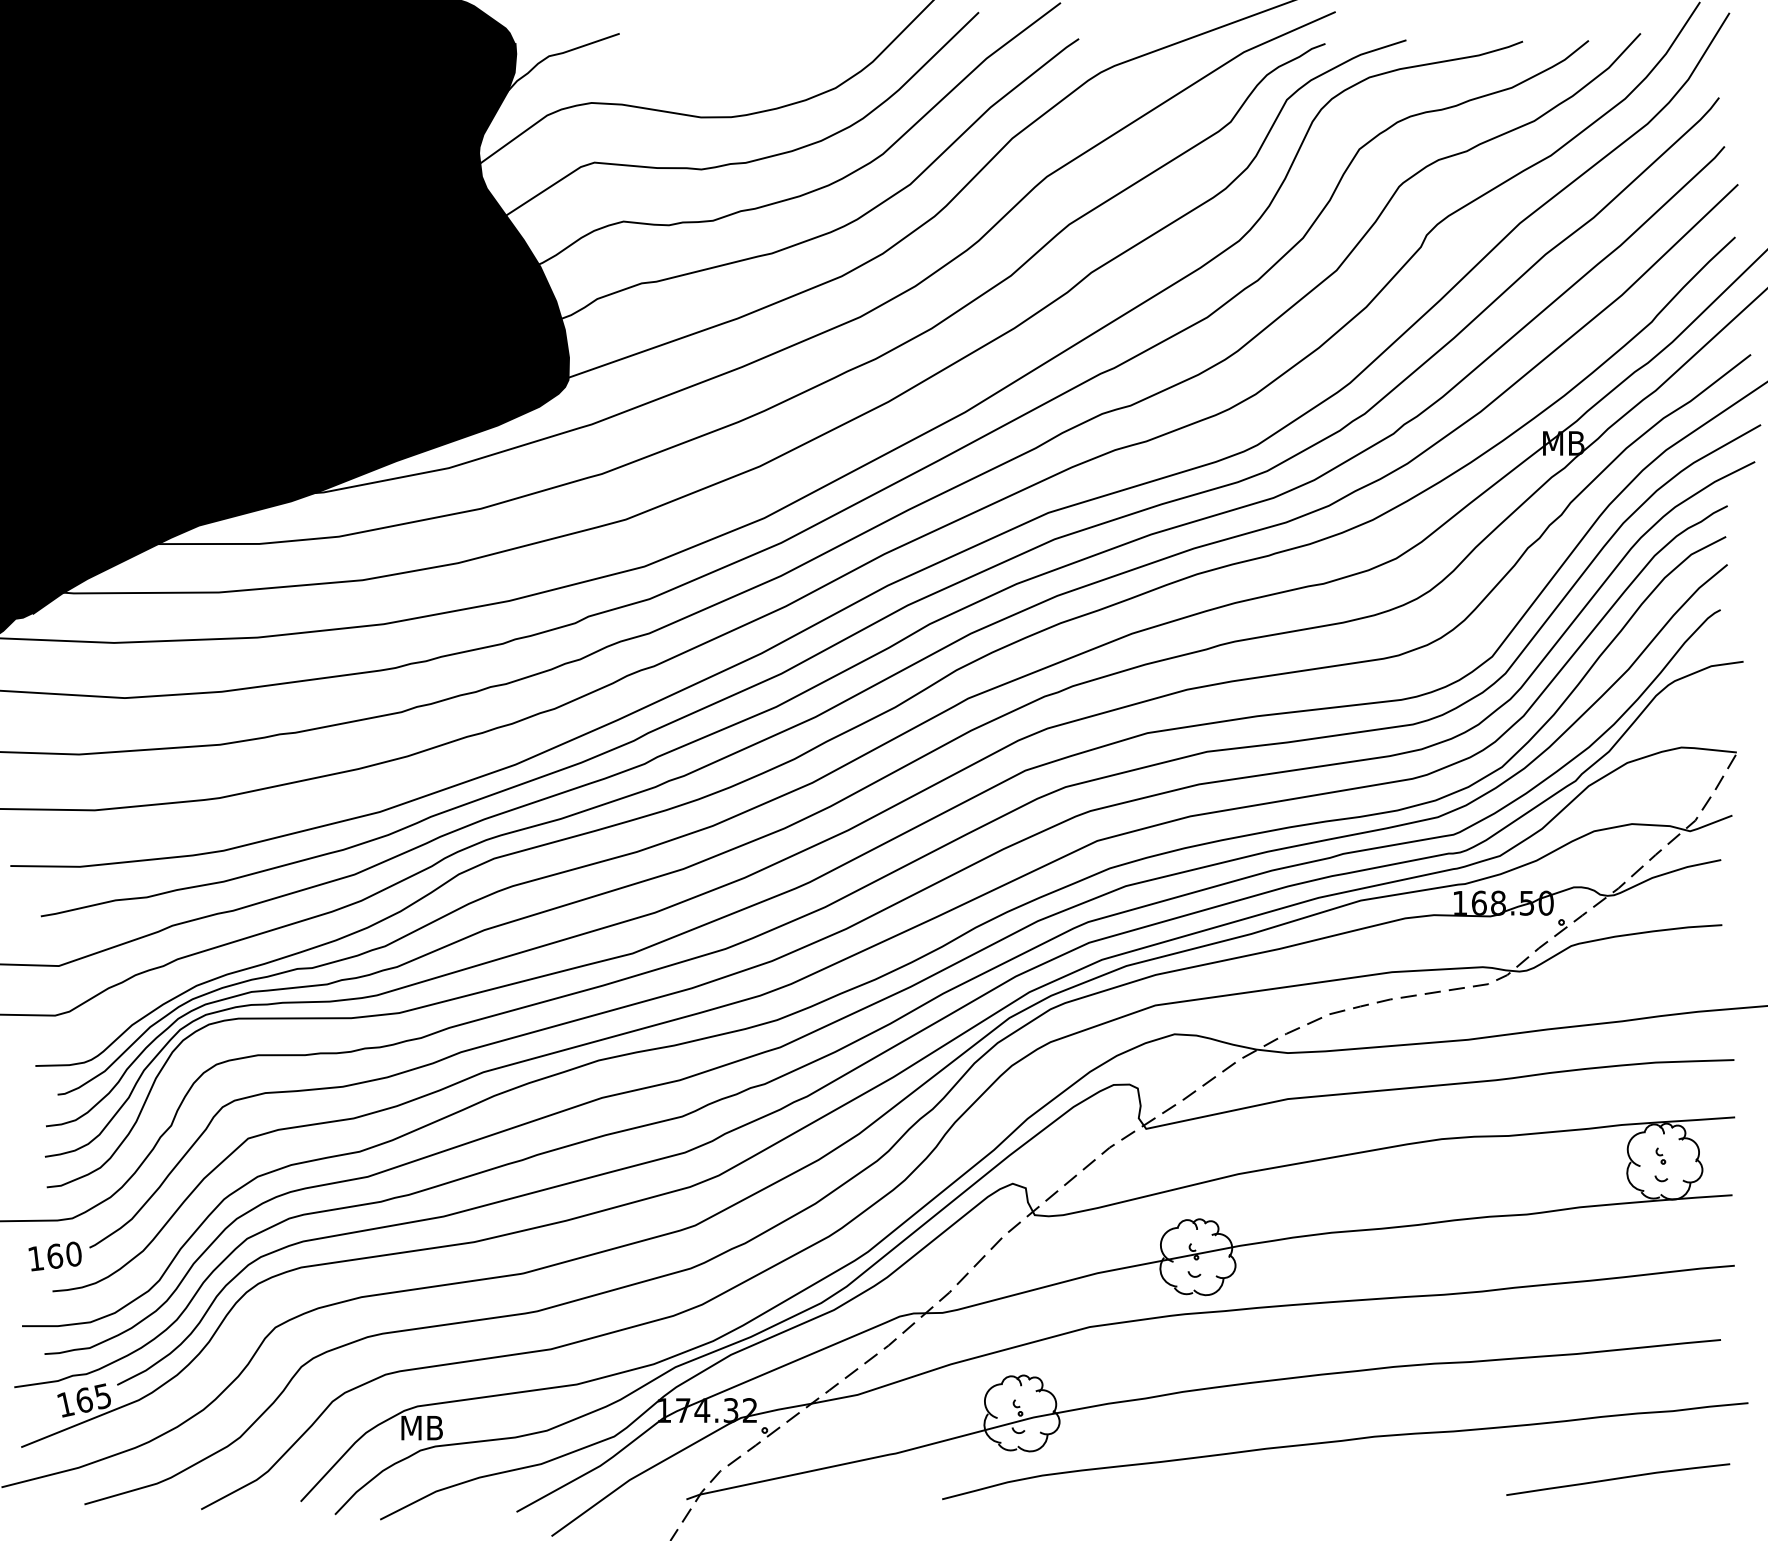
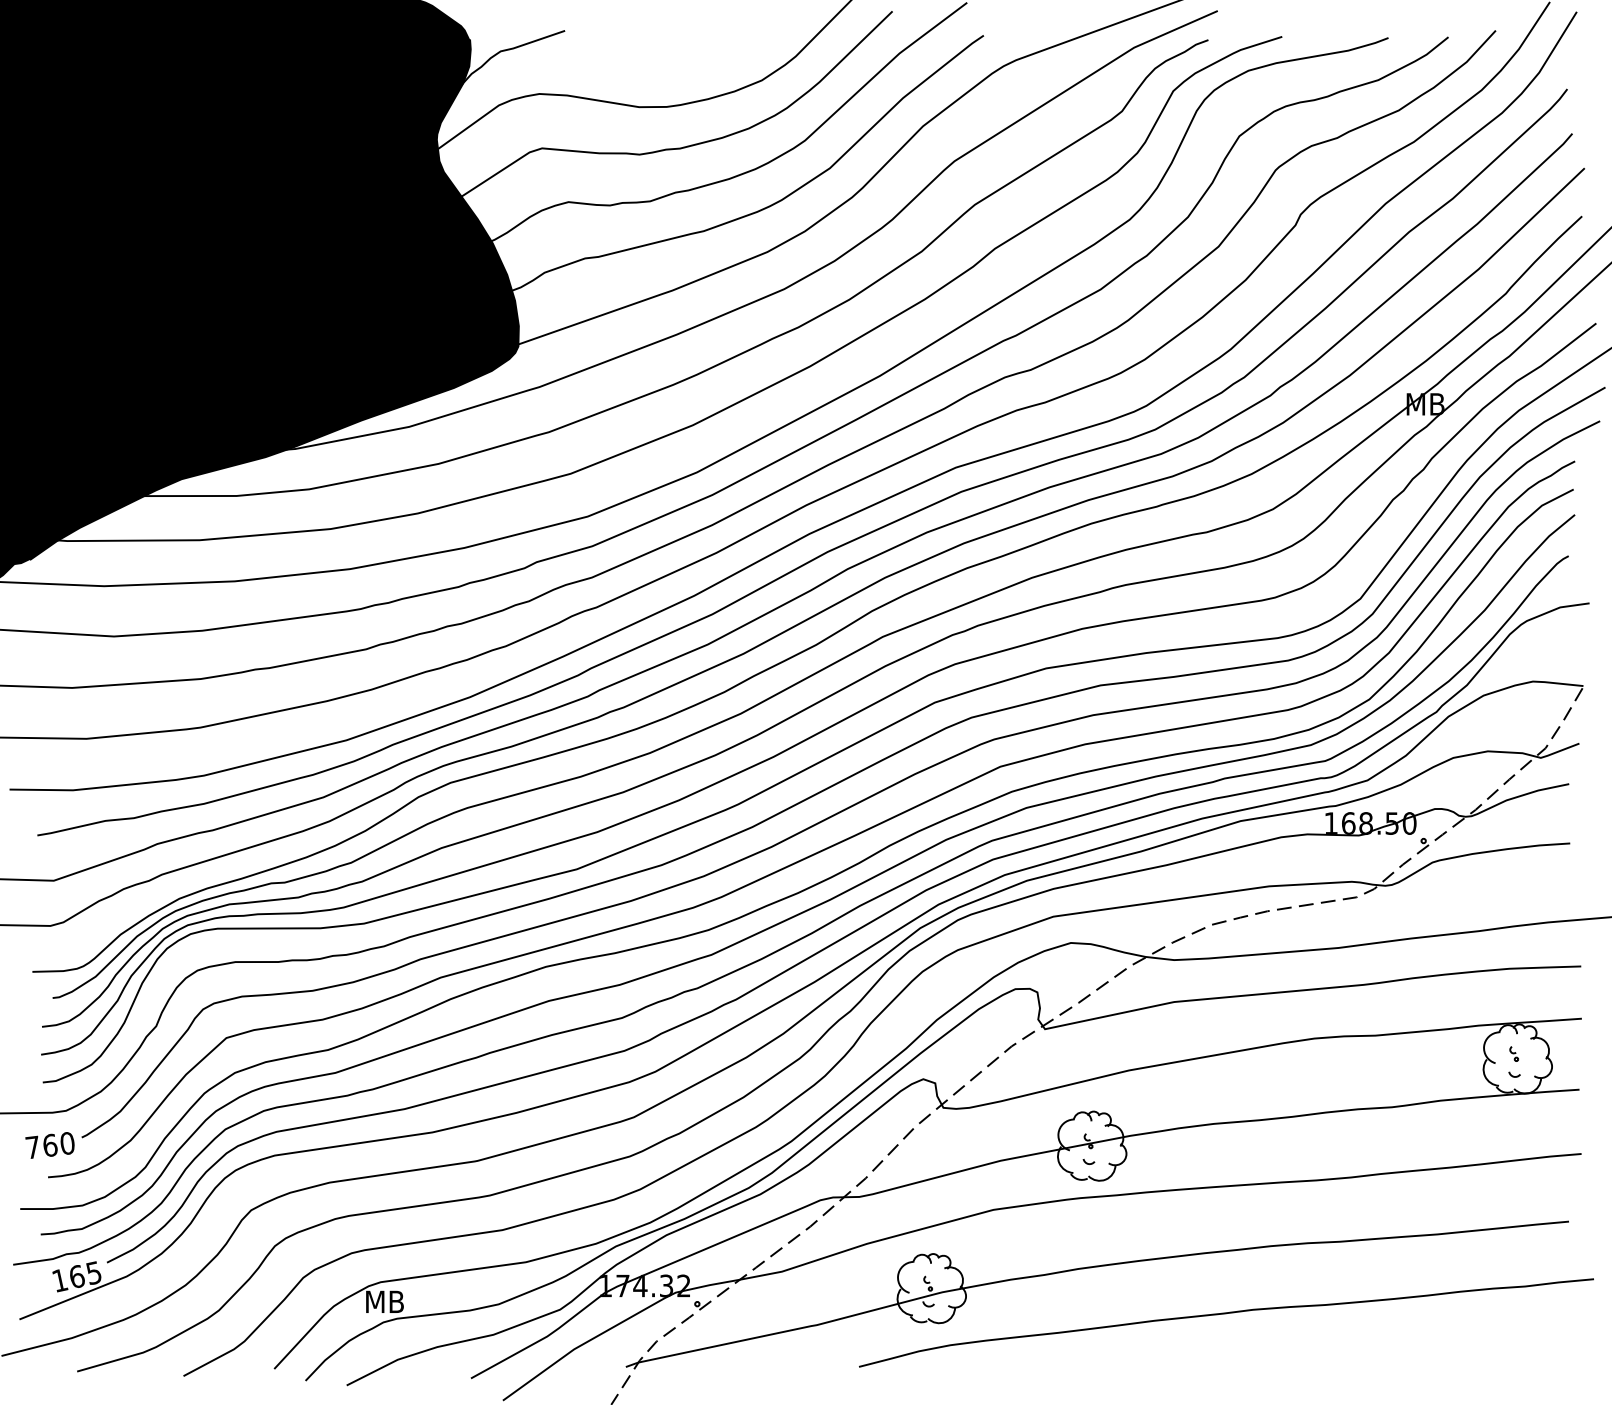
text: (35, 1258) -> (32, 1147), 160 -> 760
curve: (1618, 1479) -> (1475, 1348), removed

